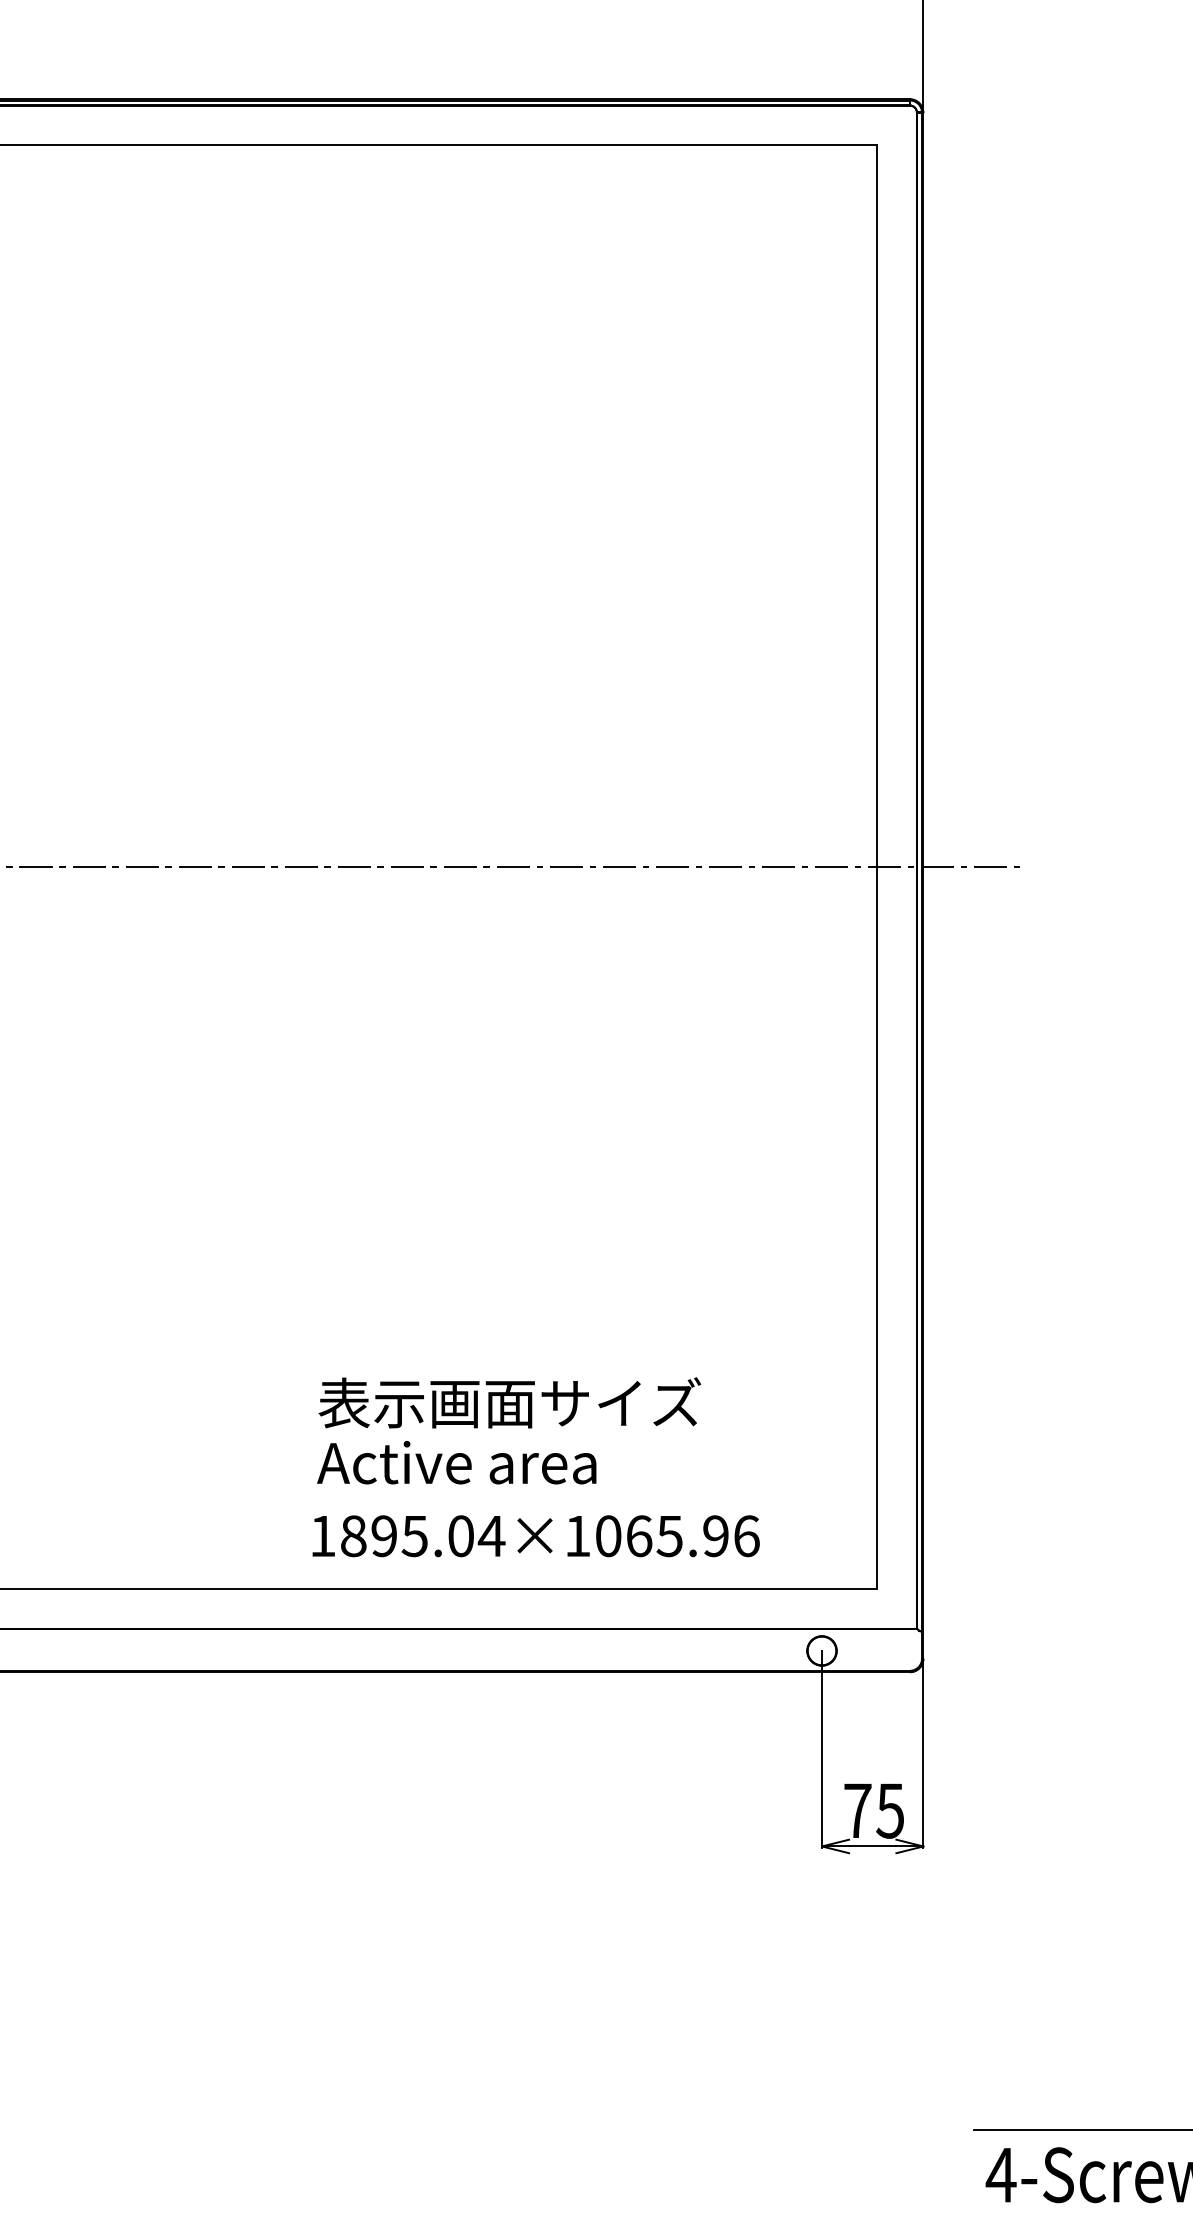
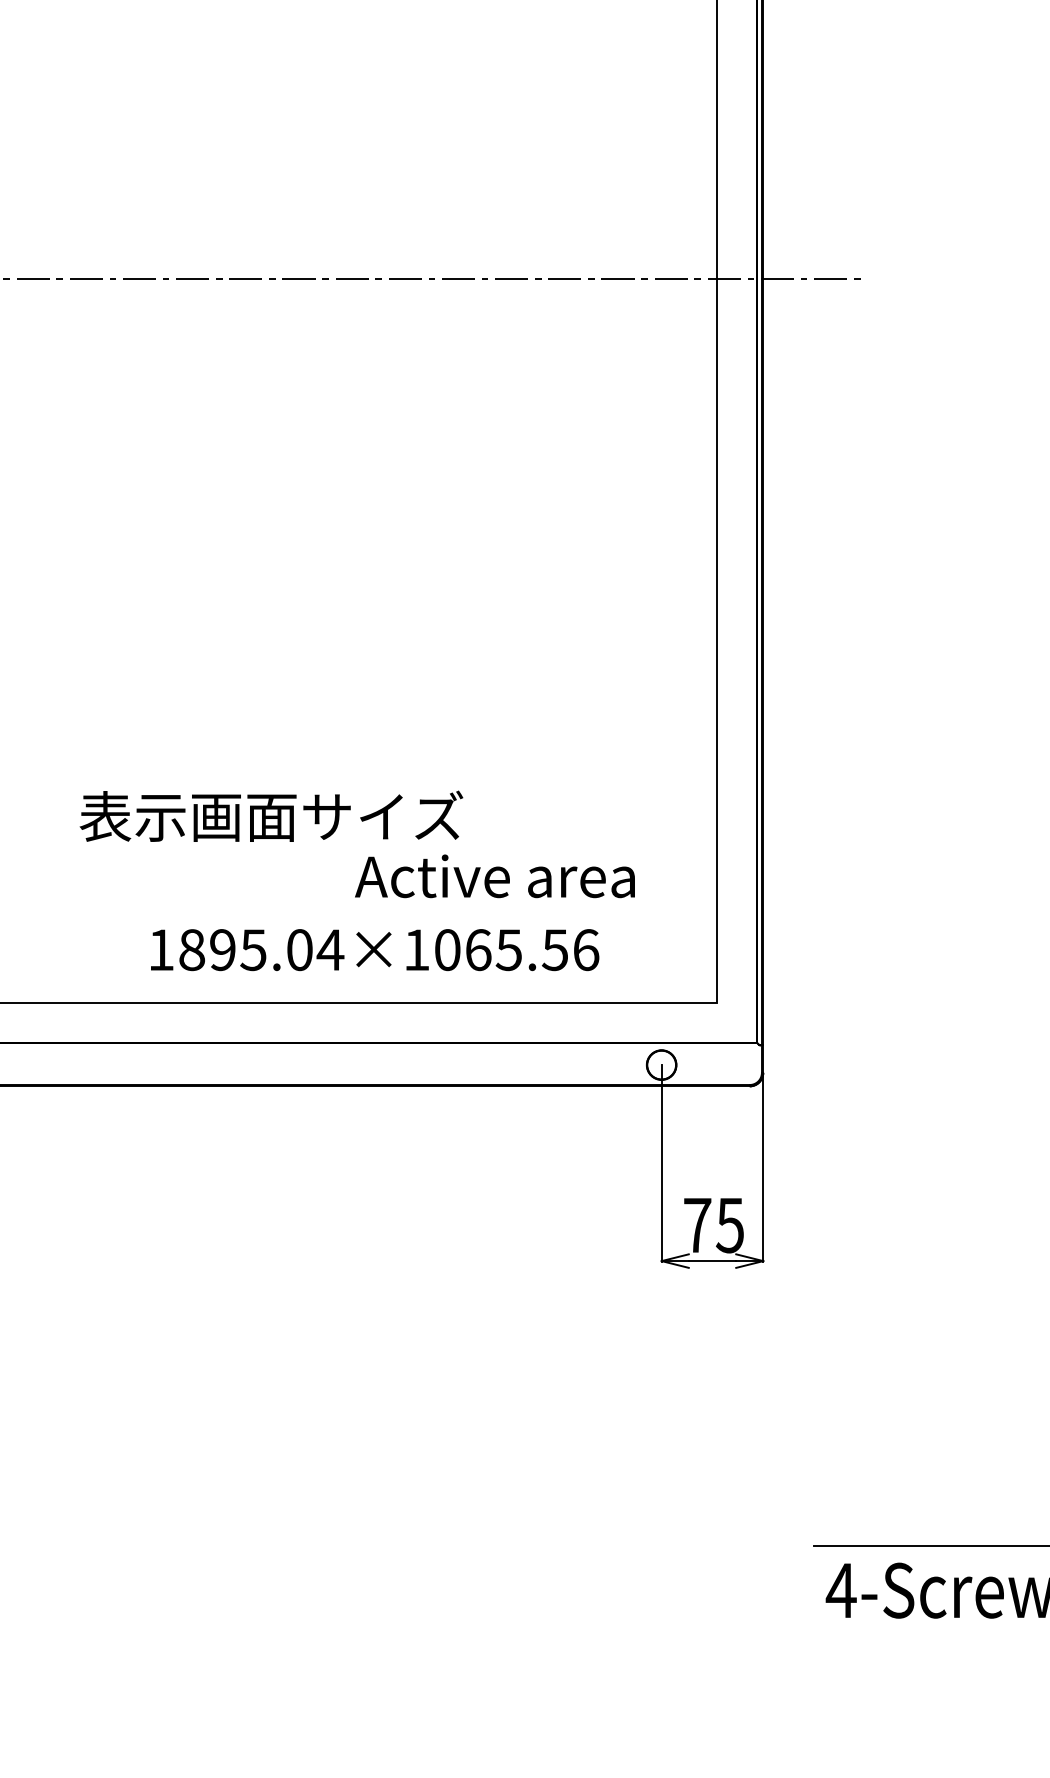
text: (509, 1402) -> (271, 815), moved
text: (456, 1462) -> (494, 876), moved
text: (715, 1536) -> (554, 950), 1895.04×1065.96 -> 1895.04×1065.56

